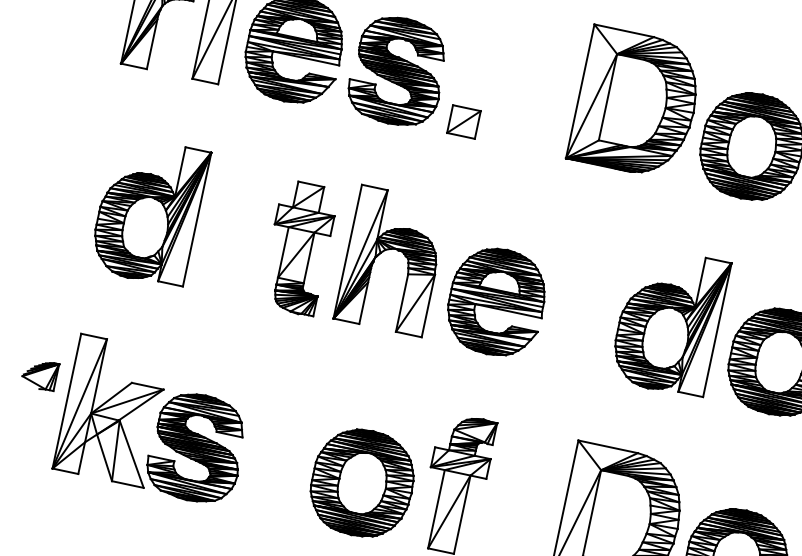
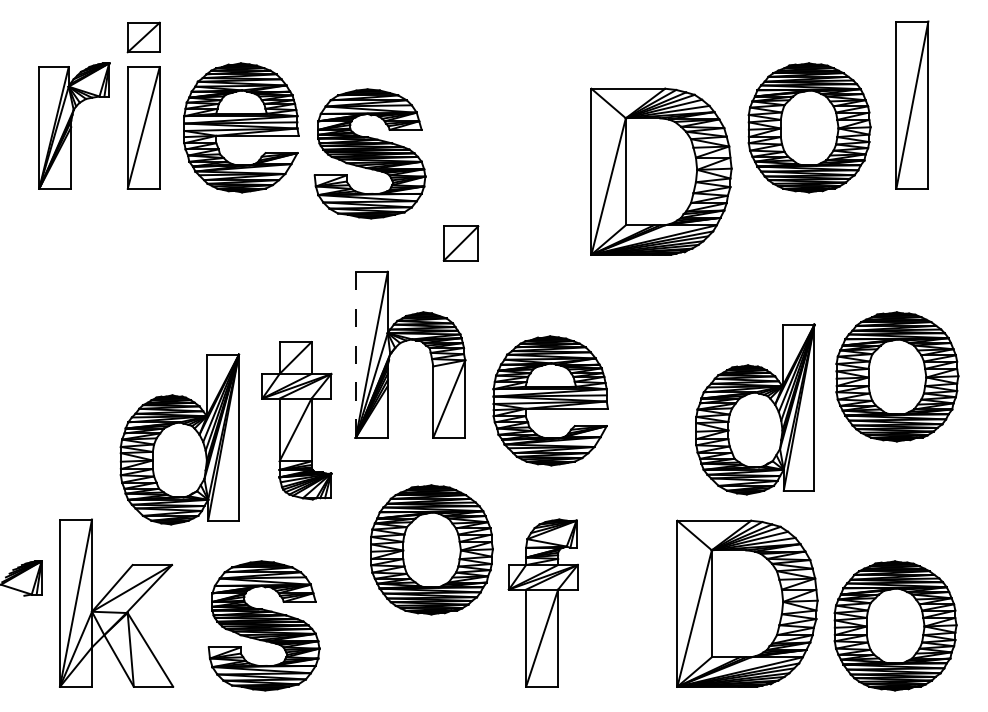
part: (397, 70) -> (369, 153), moved
part: (636, 103) -> (661, 171), moved
part: (463, 121) -> (460, 243), moved
part: (148, 210) -> (179, 439), moved
part: (298, 247) -> (296, 420), moved
line: (347, 251) -> (355, 354), solid -> dashed
part: (496, 301) -> (550, 400), moved
part: (669, 321) -> (755, 409), moved
part: (196, 447) -> (263, 625), moved
part: (362, 482) -> (431, 549), moved

